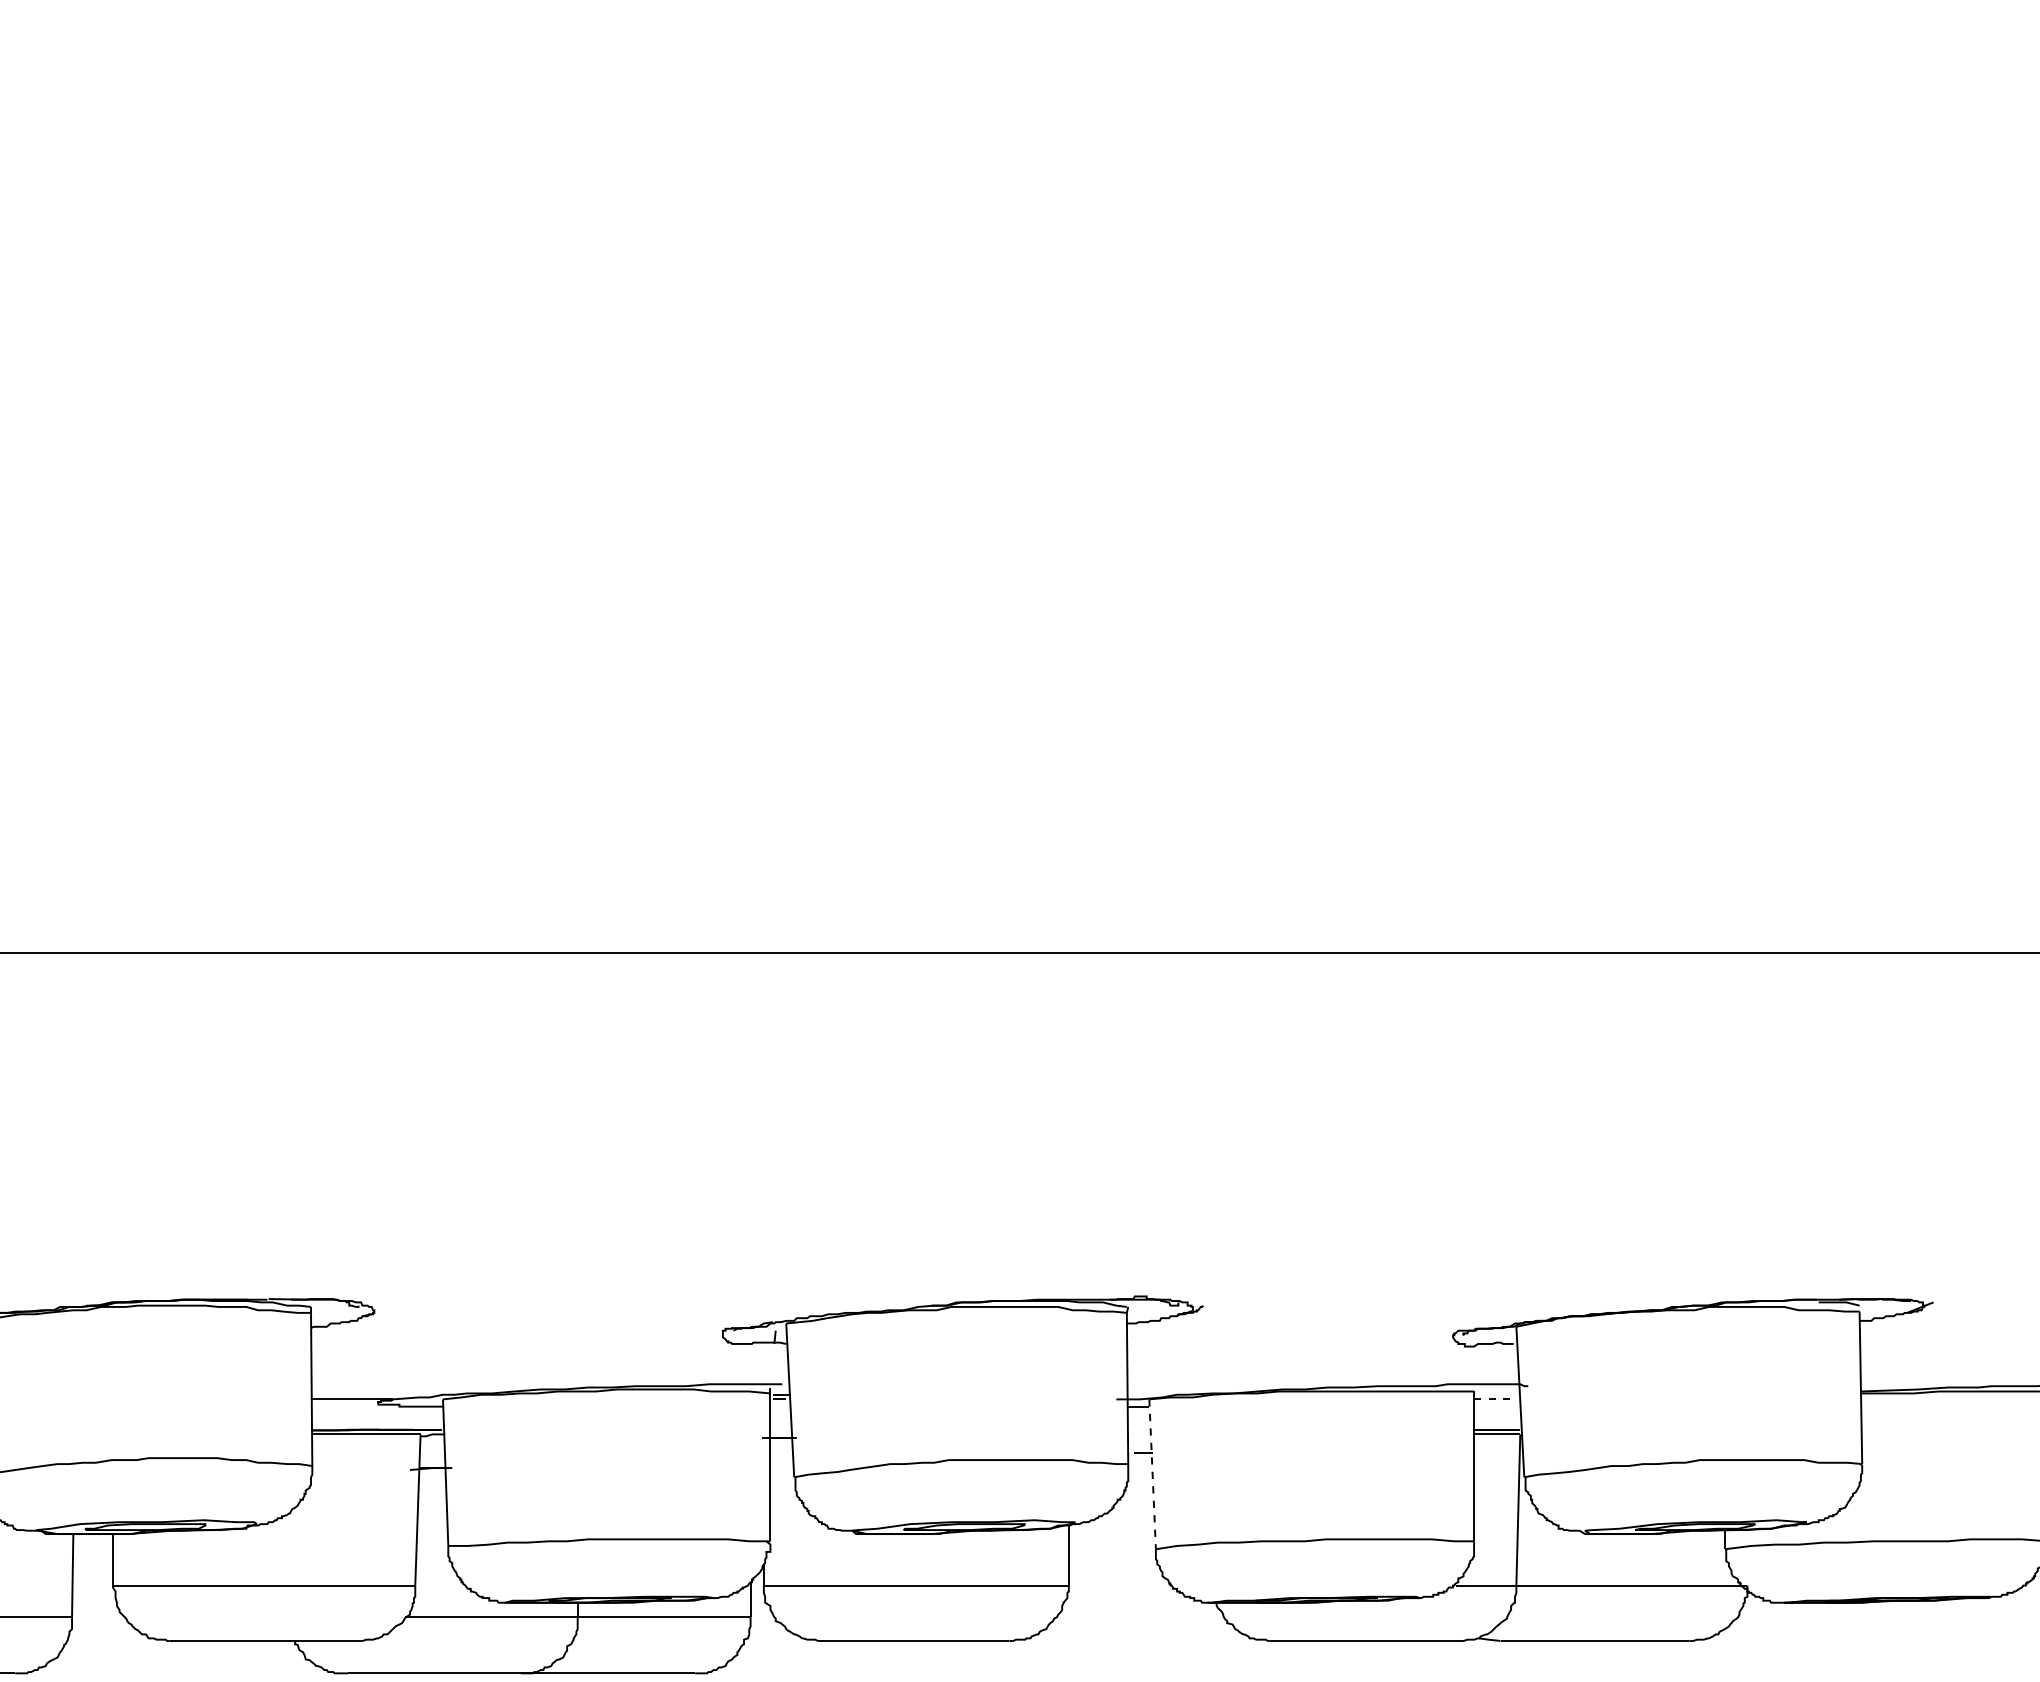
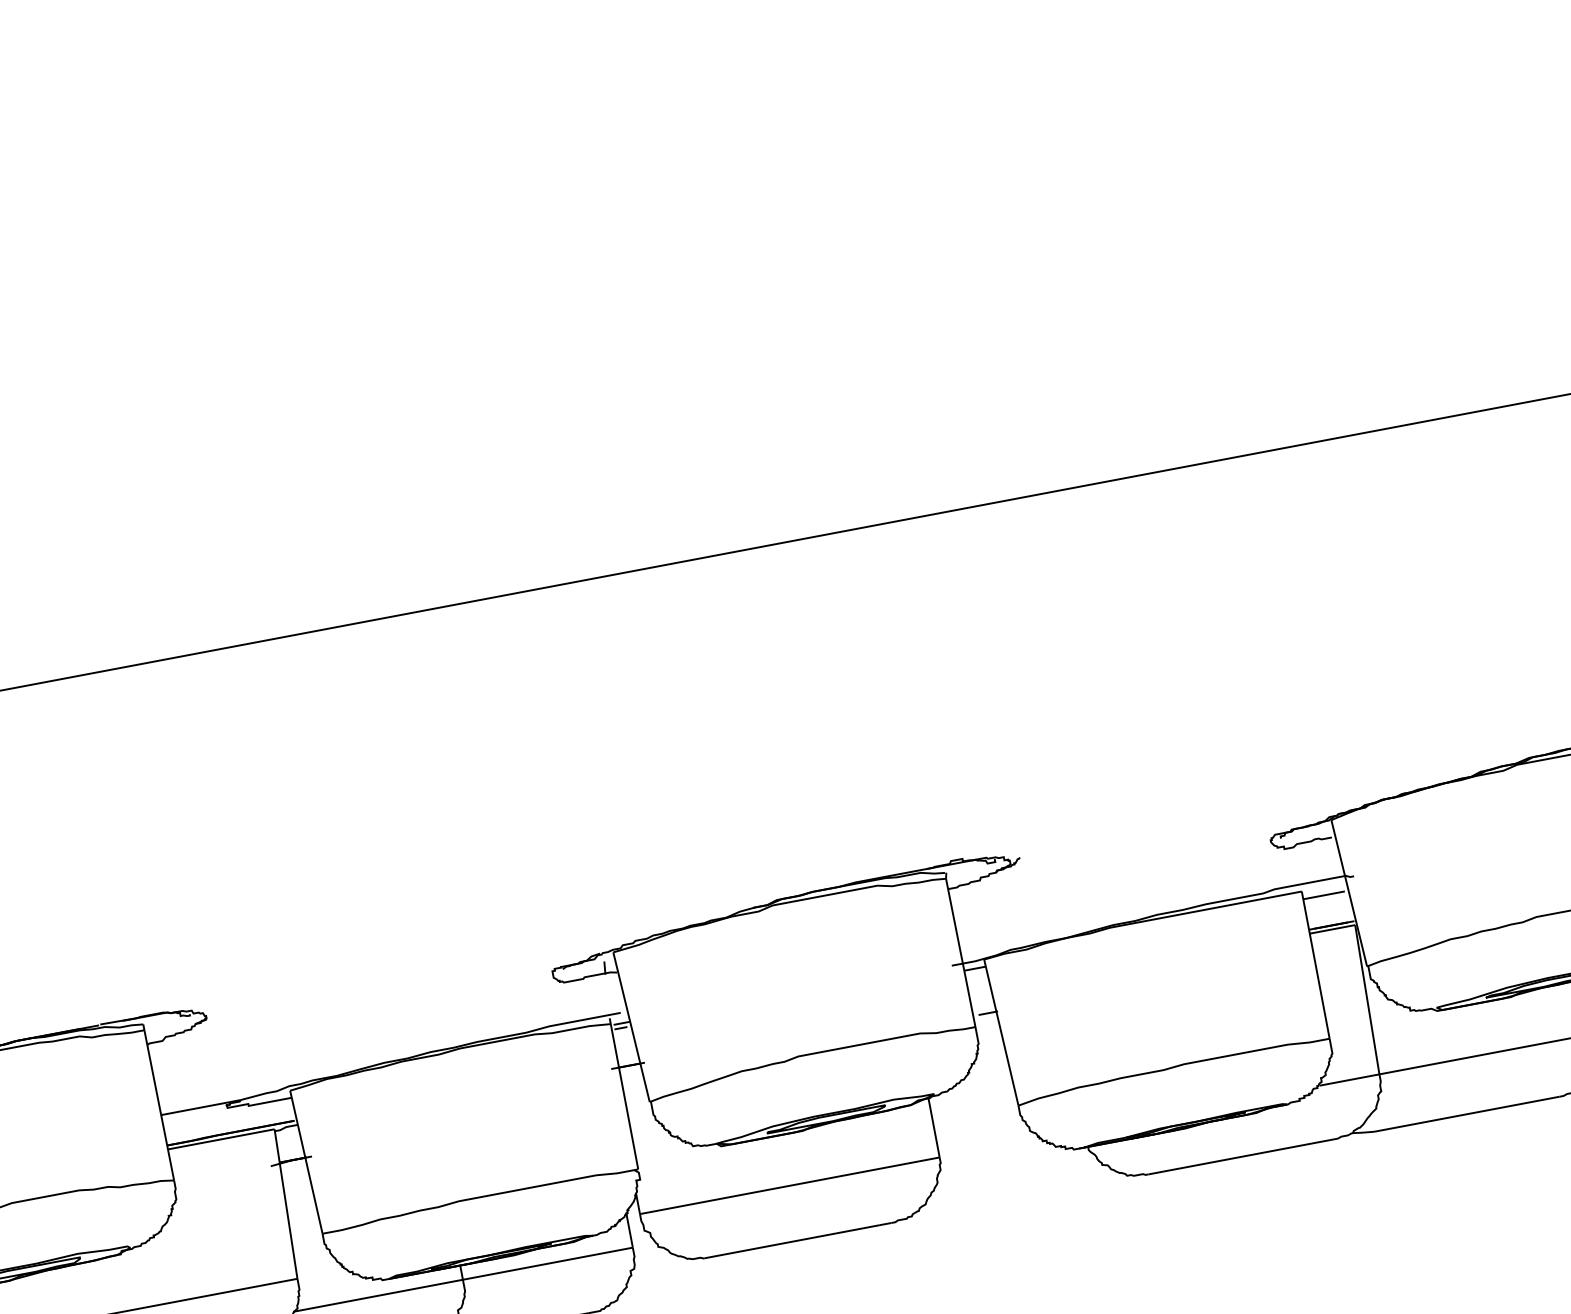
line: (1495, 1399) -> (1324, 895), dashed -> solid
line: (1152, 1474) -> (1001, 1032), dashed -> solid

